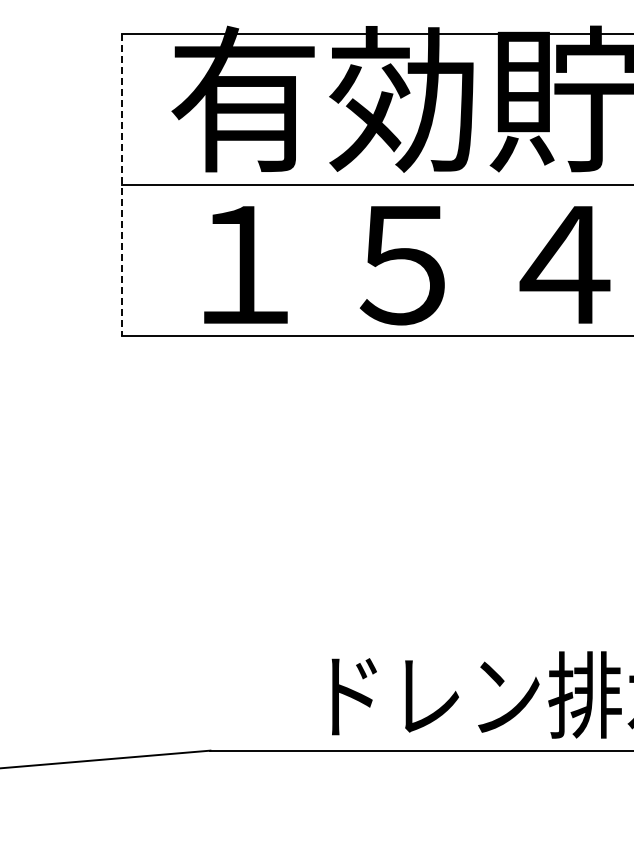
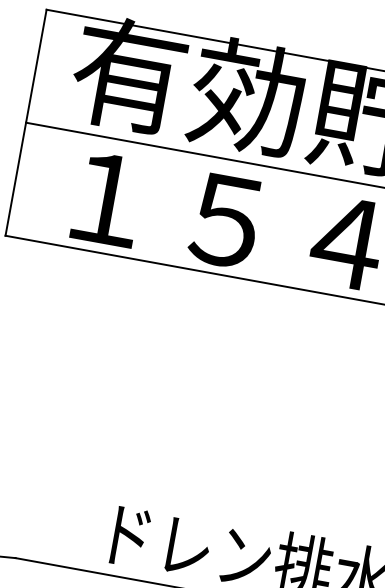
line: (121, 185) -> (25, 123), dashed -> solid

